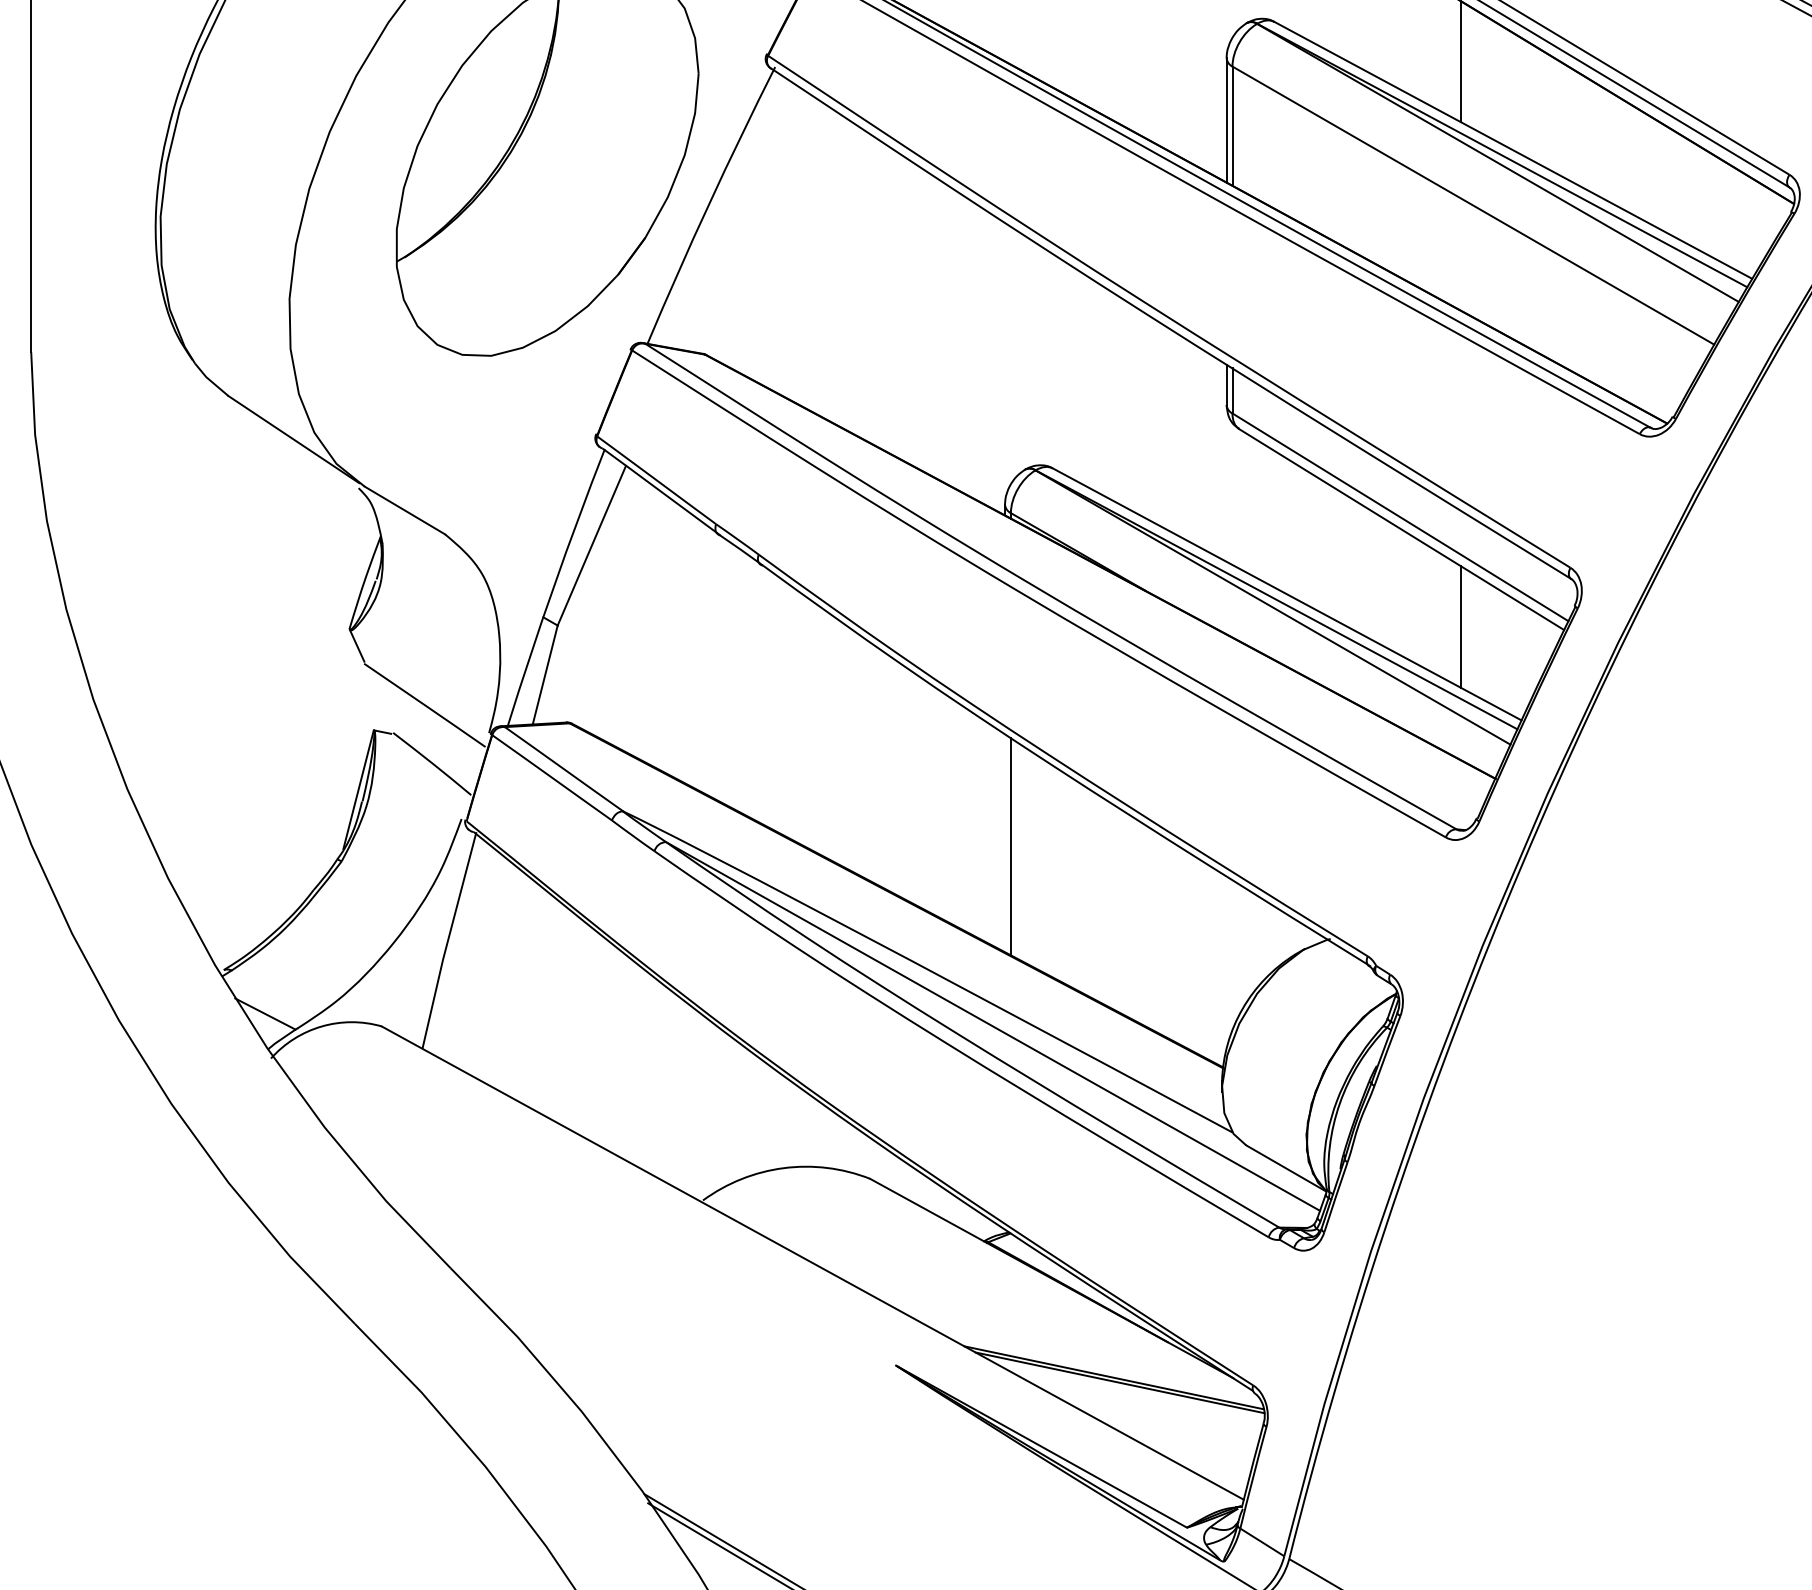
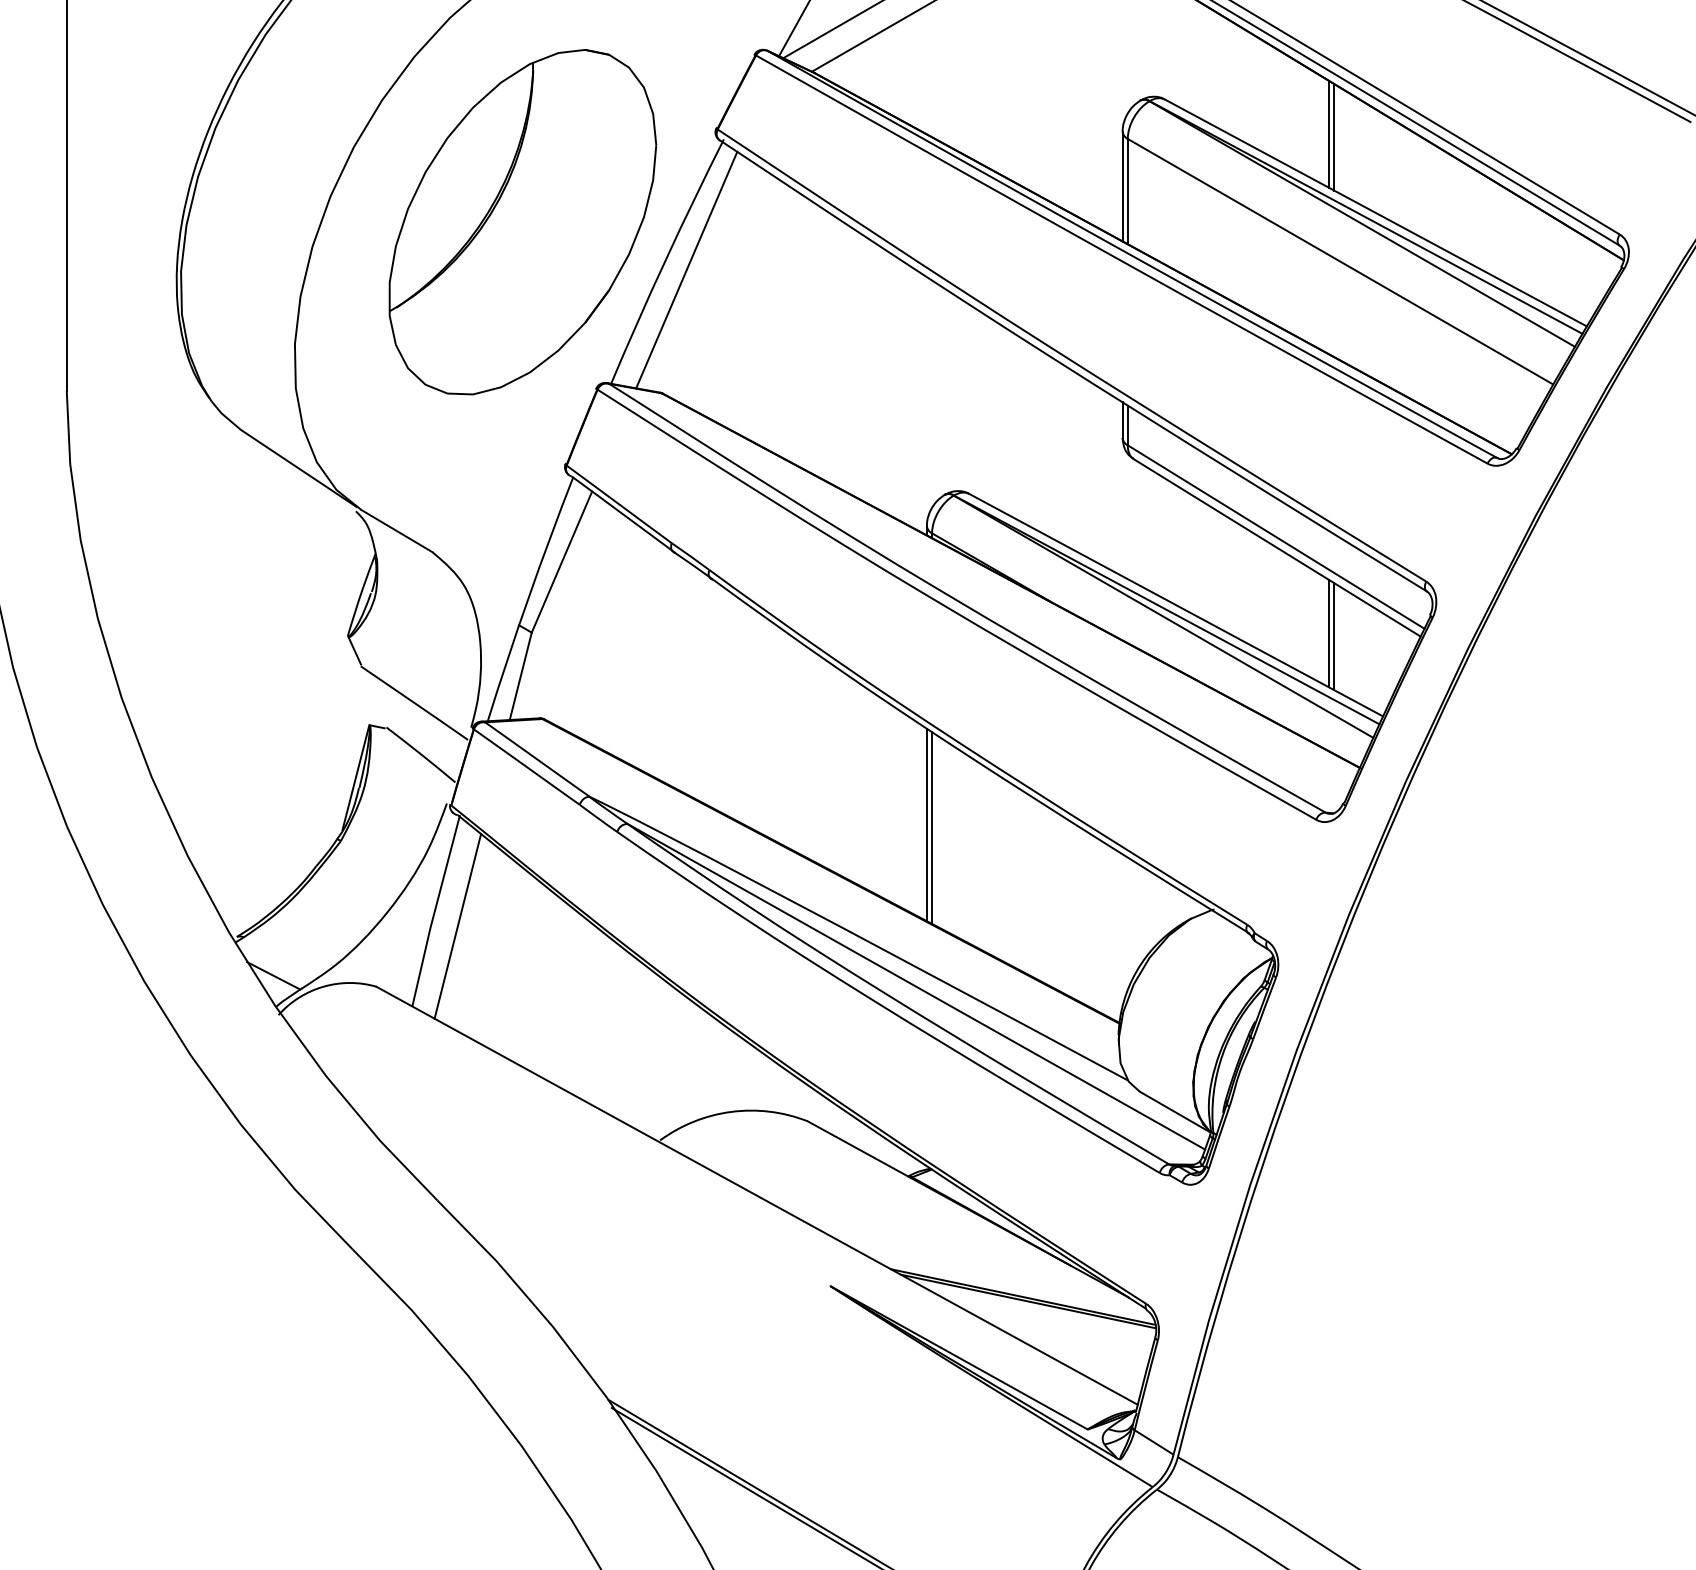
line: (1466, 64) -> (1334, 137), added
line: (732, 214) -> (686, 269), added
line: (1466, 629) -> (1334, 636), added
line: (1004, 842) -> (926, 824), added
line: (473, 958) -> (457, 926), added

